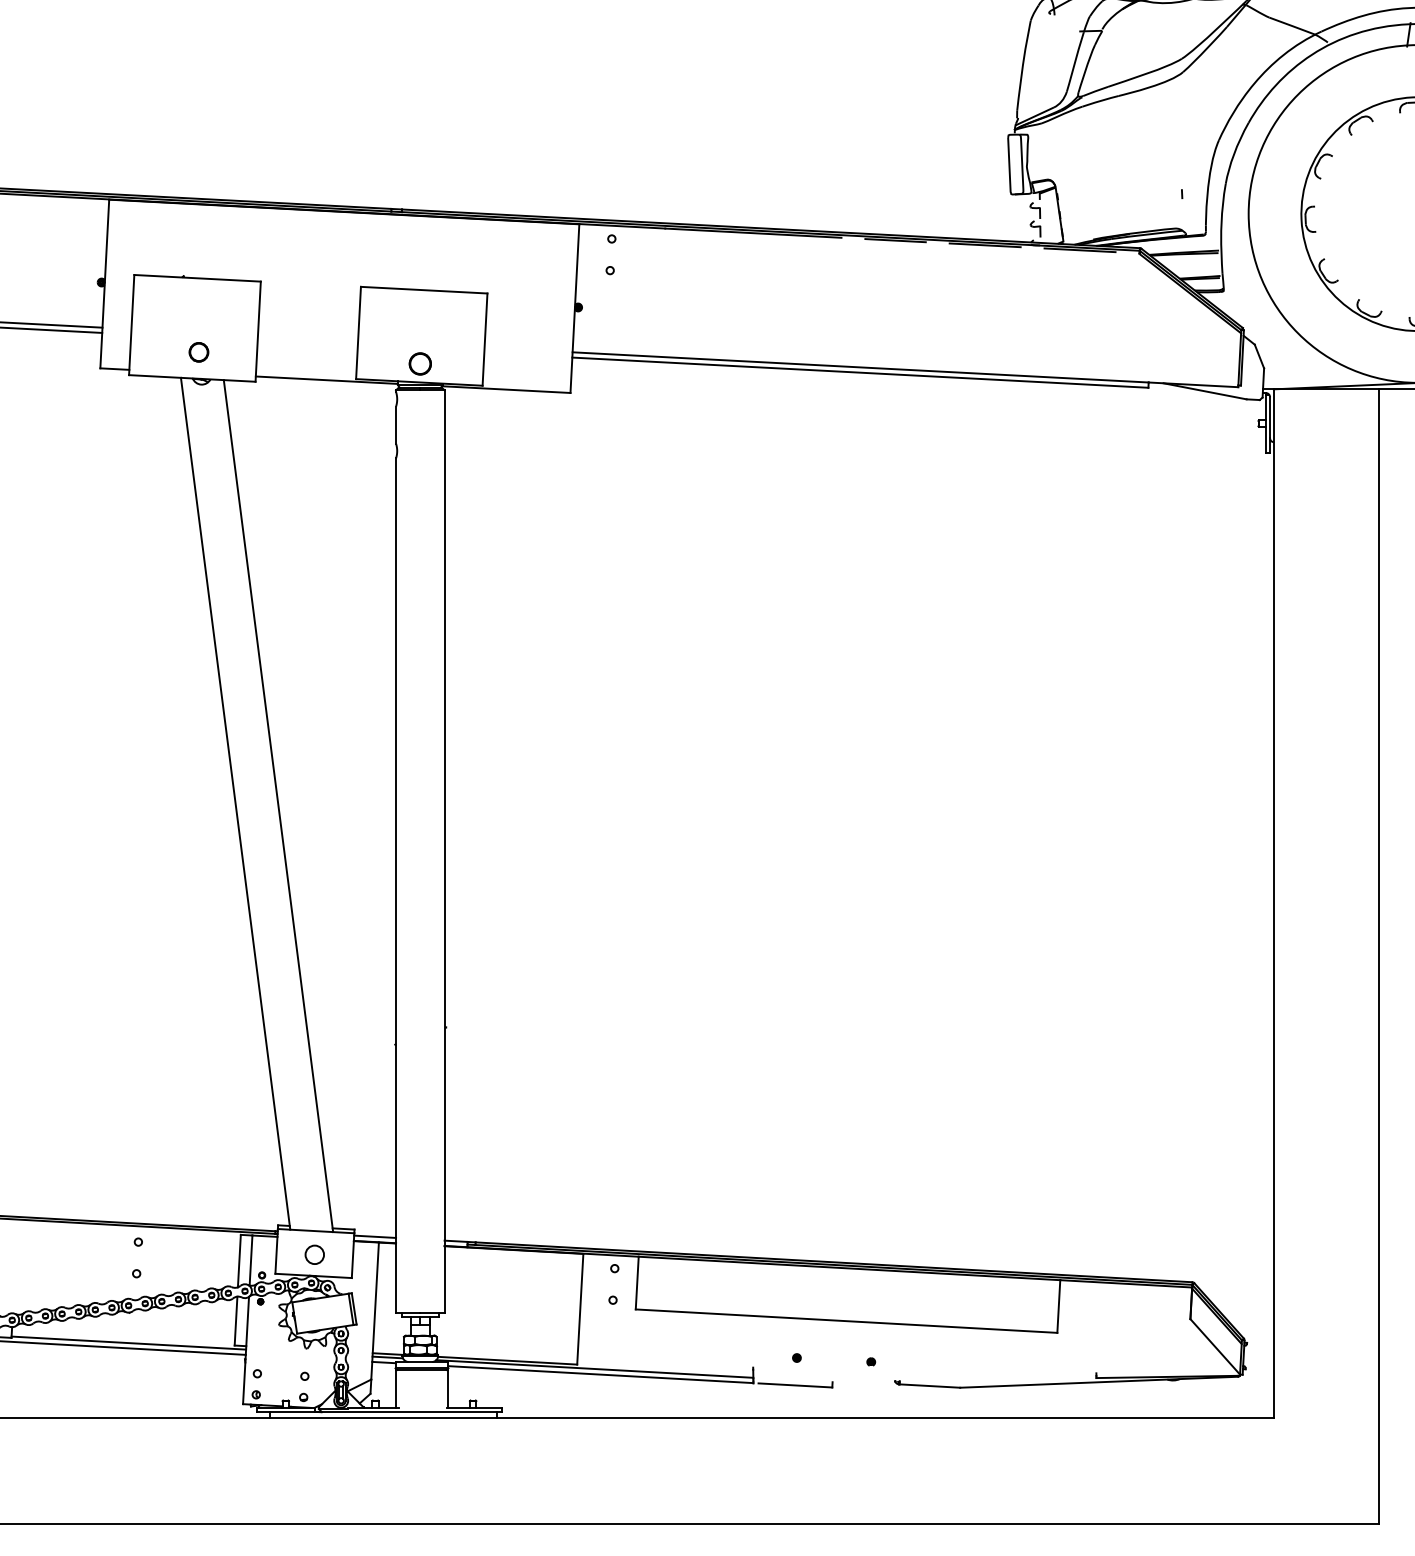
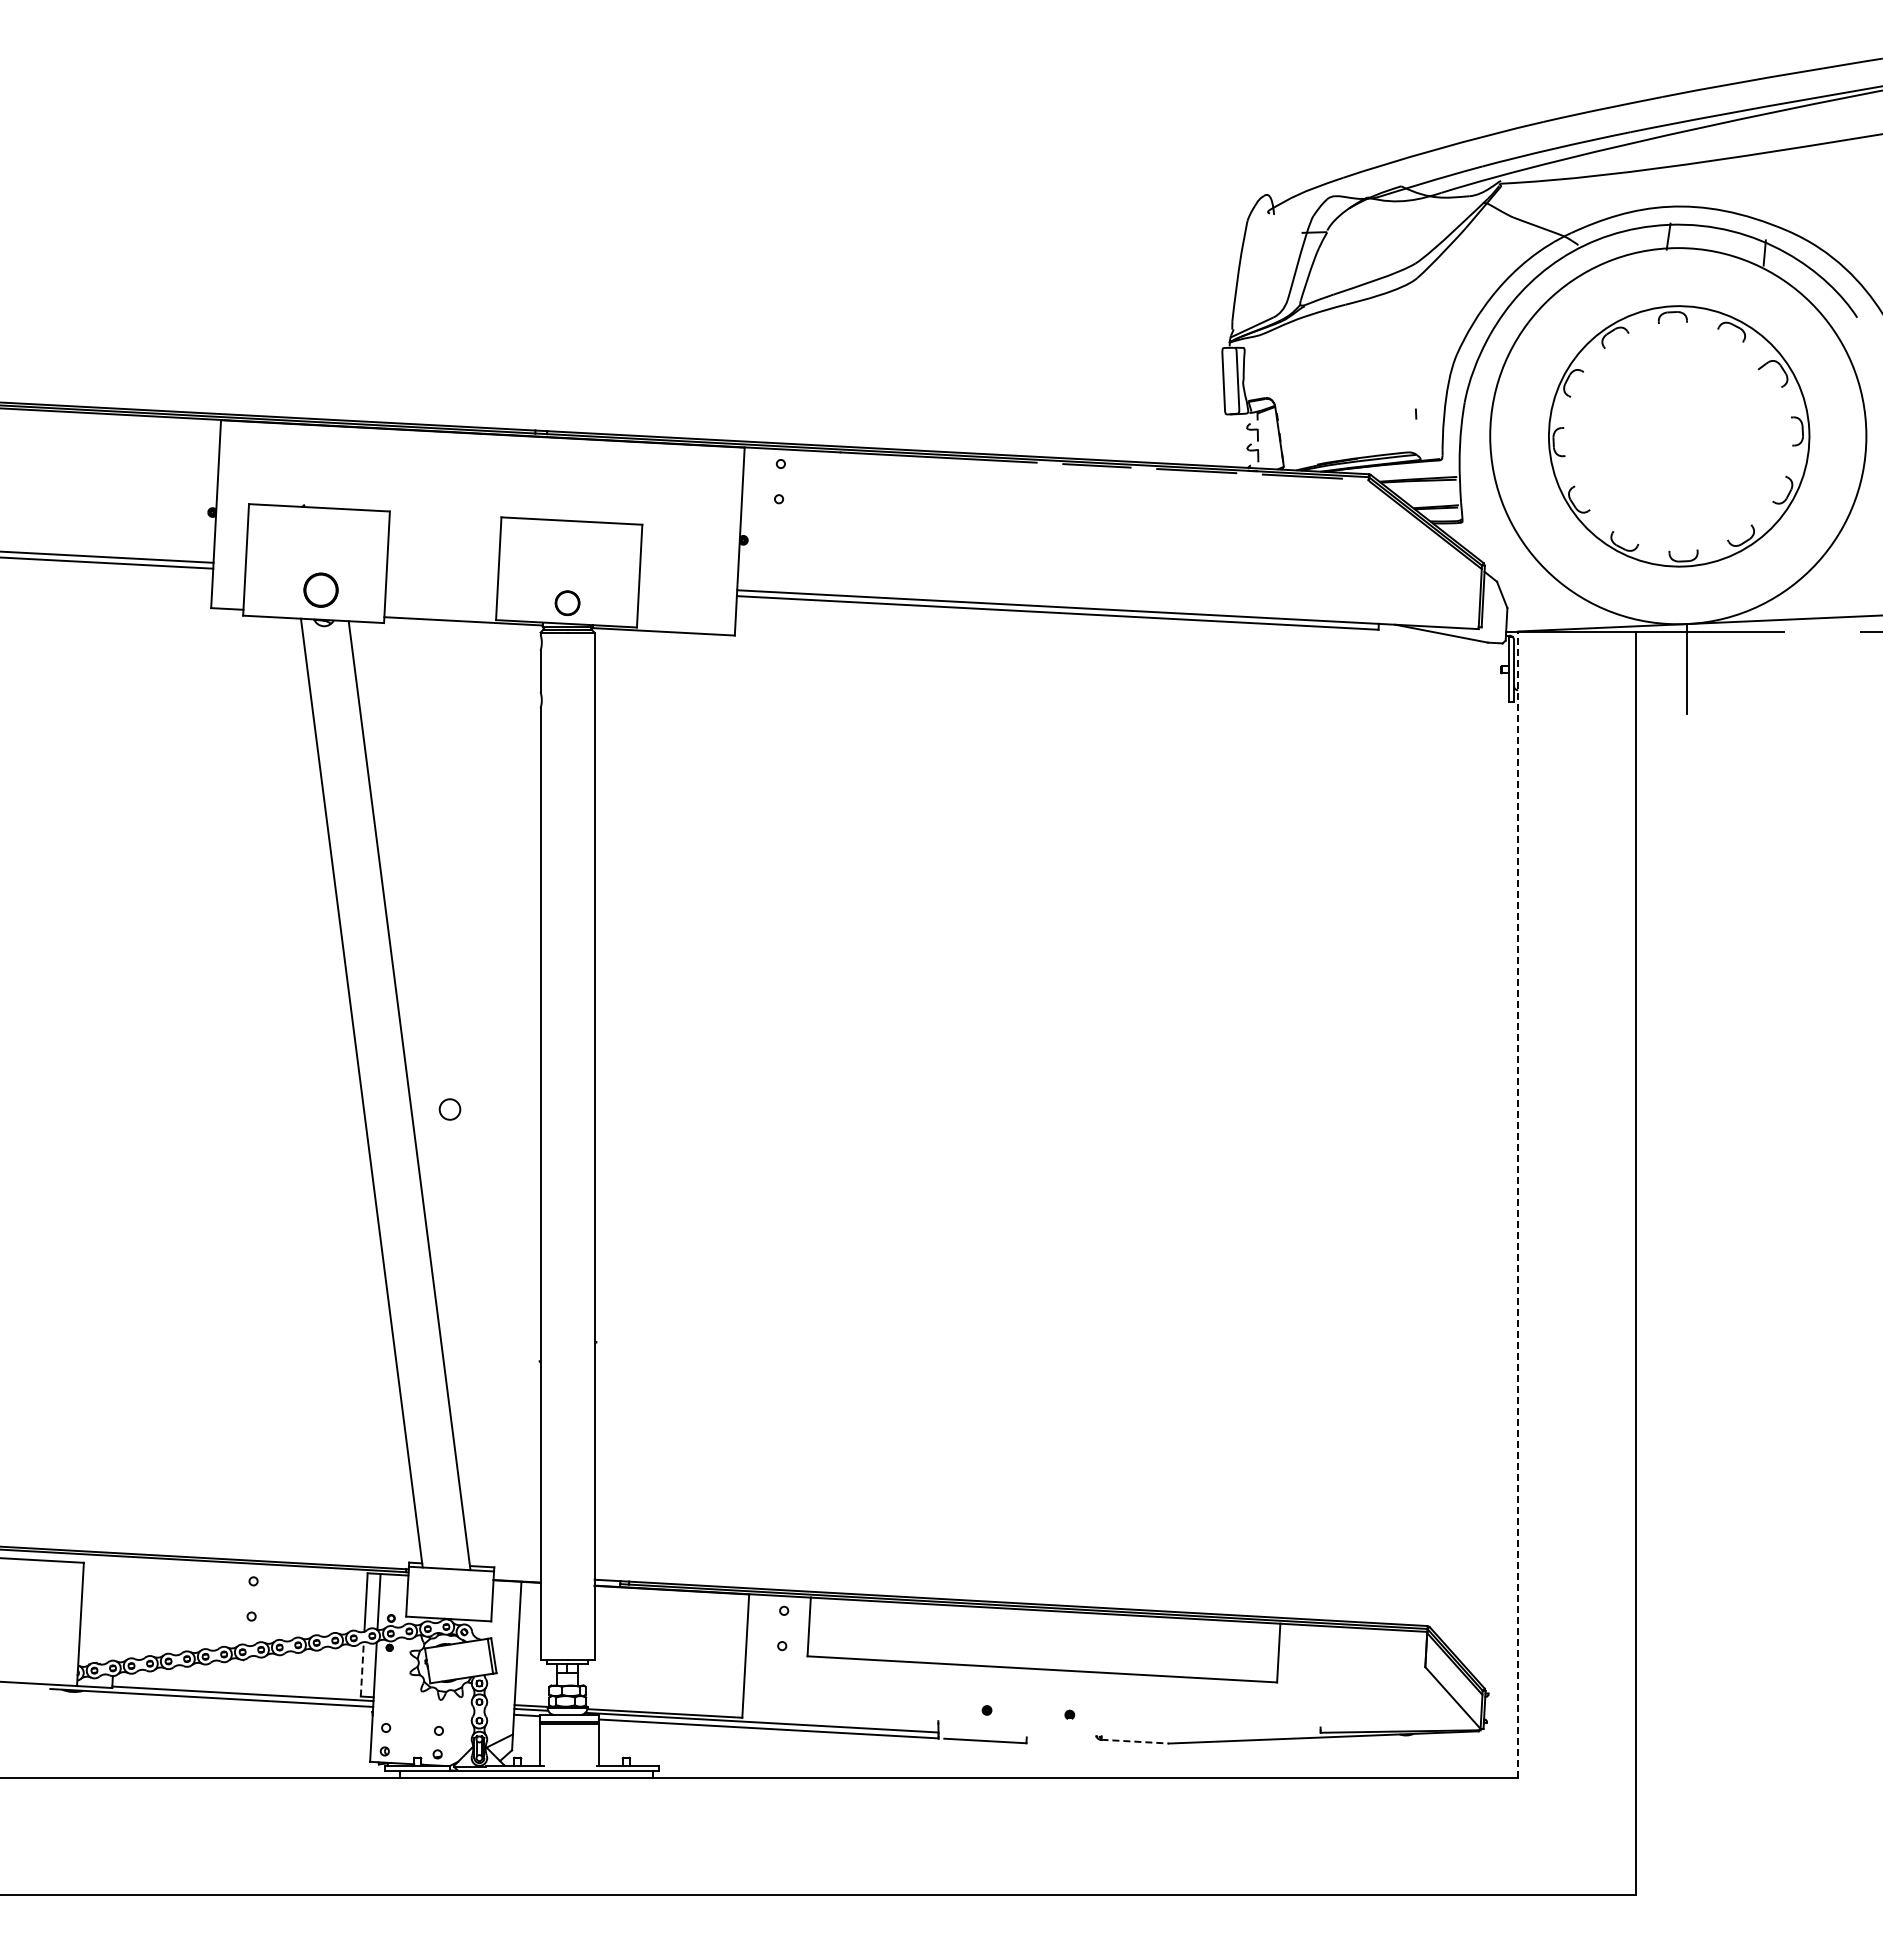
part: (198, 352) -> (320, 590), size x1.6
line: (1274, 903) -> (1518, 1204), solid -> dashed
line: (374, 1236) -> (516, 1575), removed
circle: (314, 1254) -> (449, 1109), moved
line: (236, 1320) -> (362, 1668), solid -> dashed
line: (930, 1385) -> (1135, 1741), solid -> dashed

